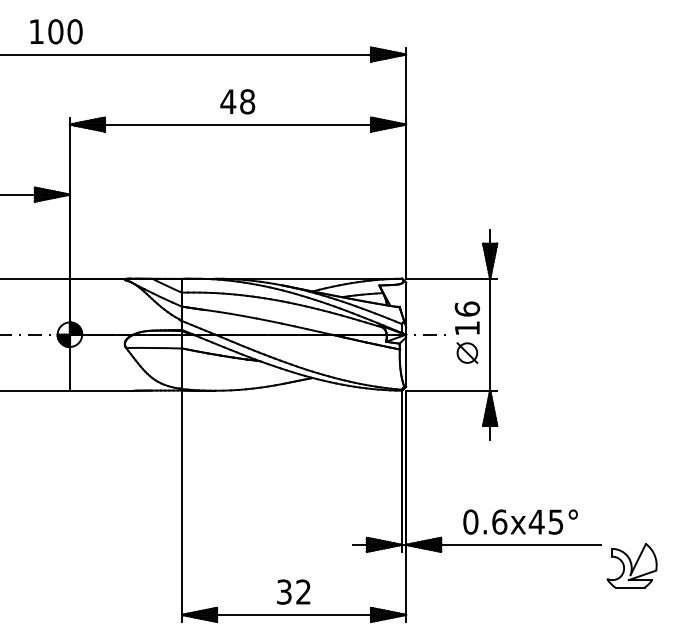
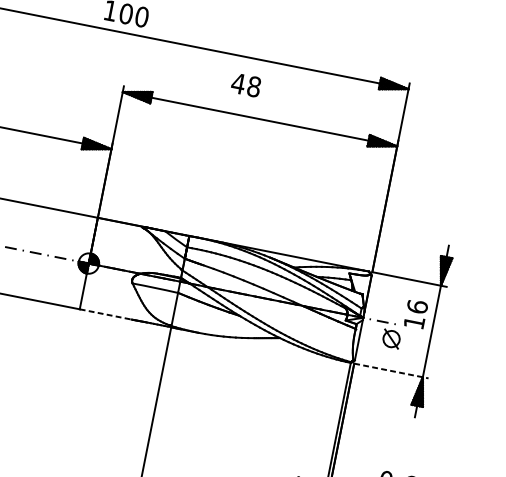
text: (237, 101) -> (246, 84), moved
part: (467, 352) -> (391, 338), moved
line: (101, 390) -> (105, 314), solid -> dashed
line: (451, 390) -> (391, 370), solid -> dashed

